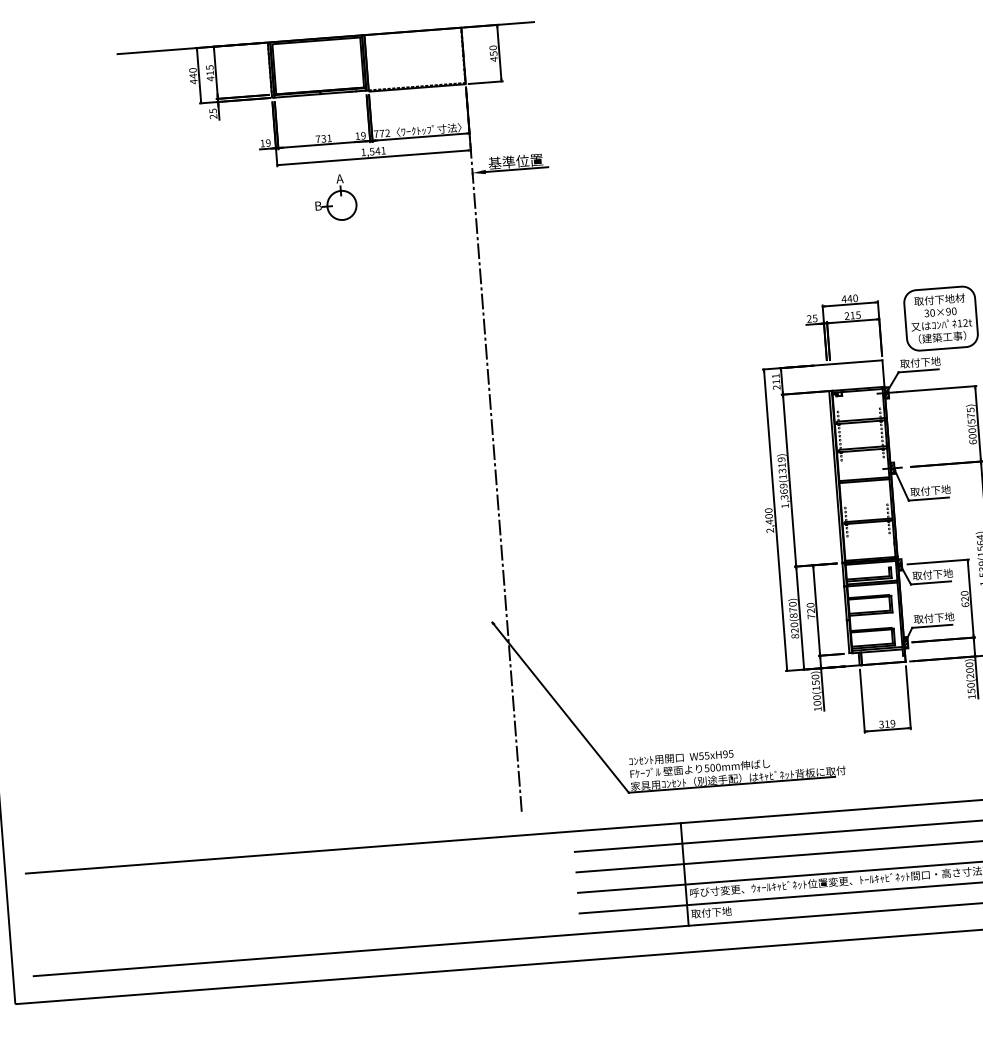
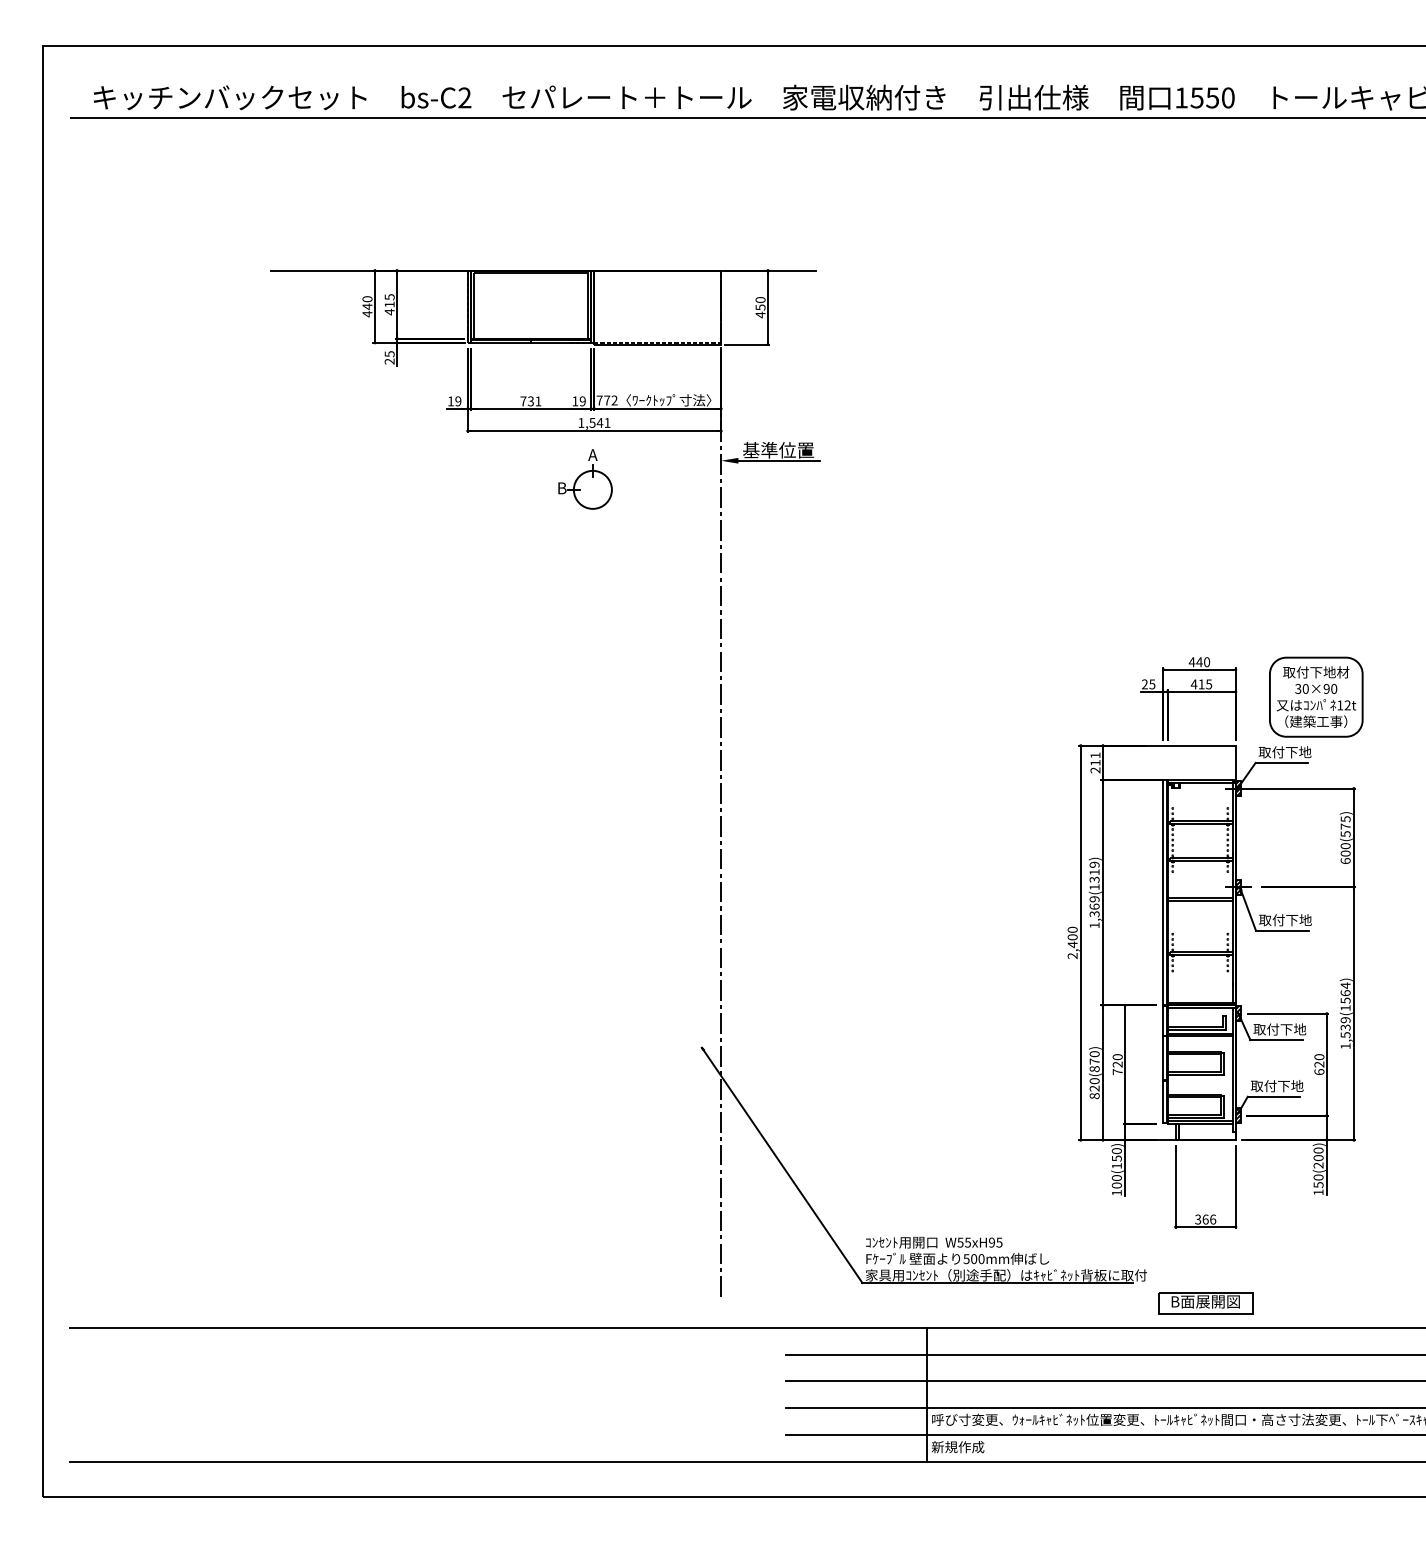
part: (335, 197) -> (585, 479), moved
text: (846, 316) -> (1193, 684), 215 -> 415
text: (890, 723) -> (1209, 1219), 319 -> 366
part: (892, 788) -> (1205, 1303), added
text: (711, 912) -> (957, 1447), 取付下地 -> 新規作成

